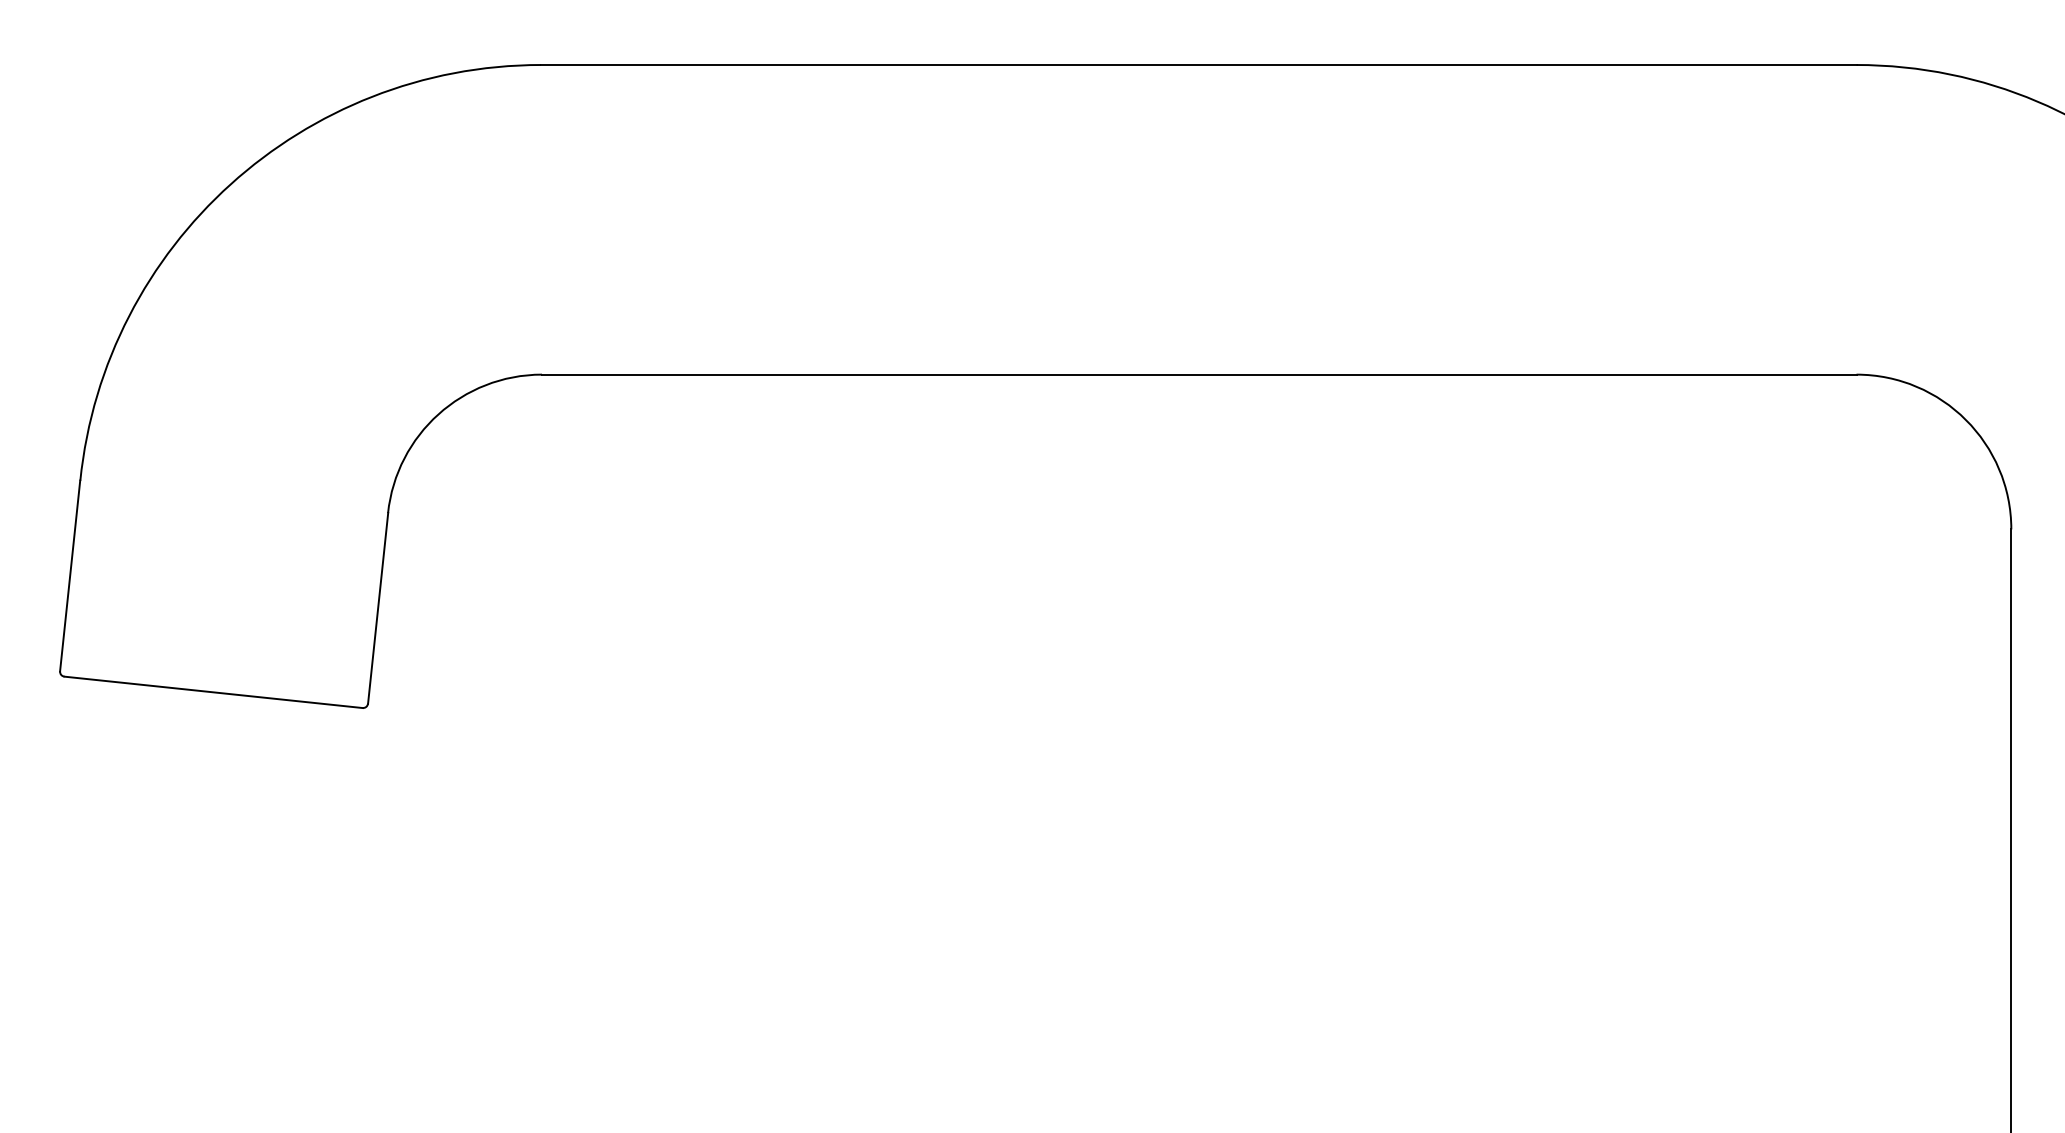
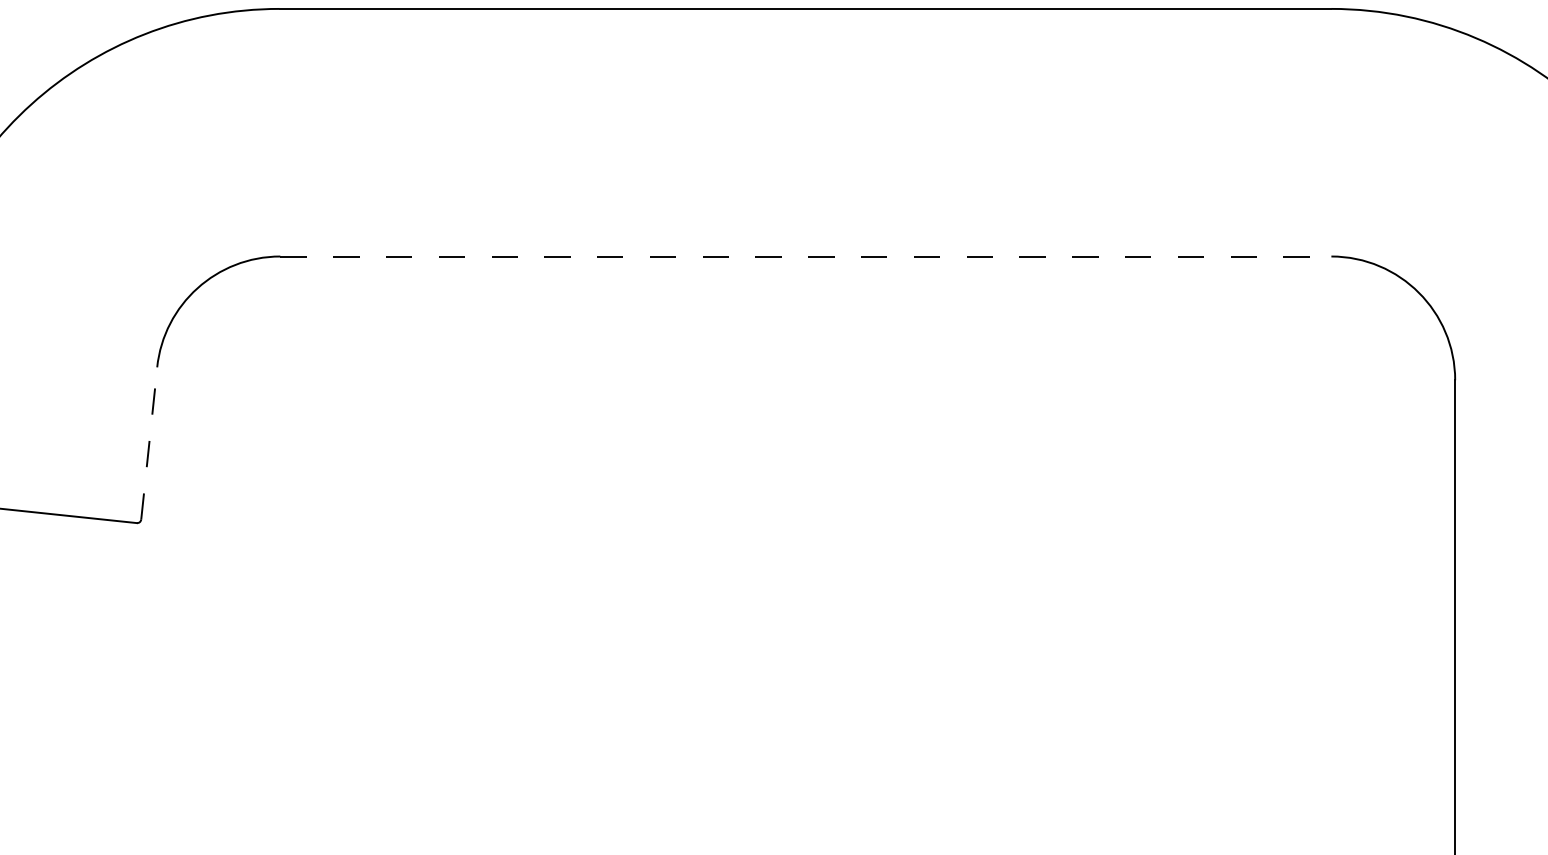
line: (1199, 374) -> (806, 256), solid -> dashed
line: (378, 608) -> (149, 443), solid -> dashed

